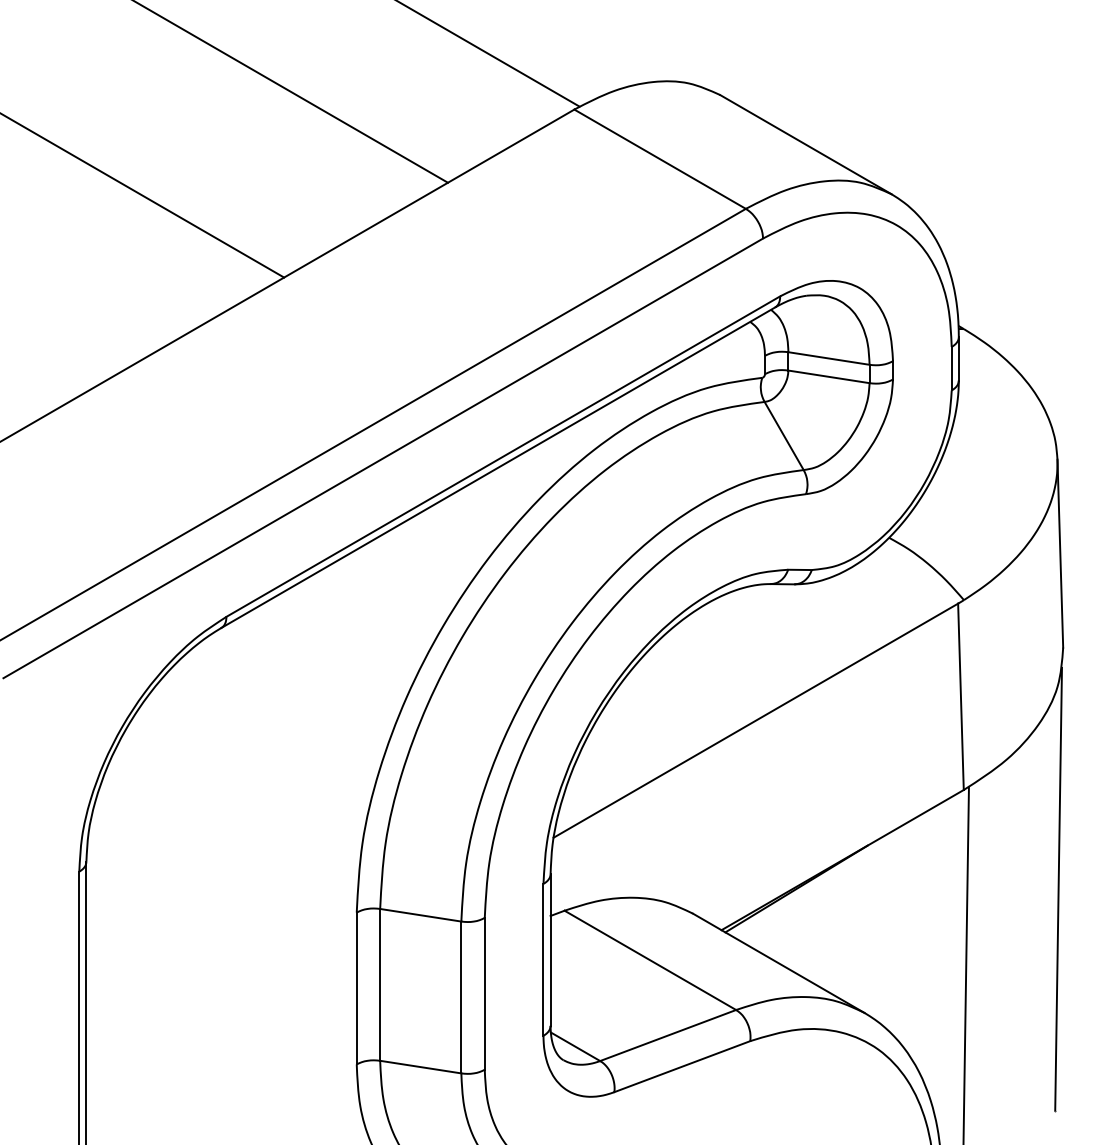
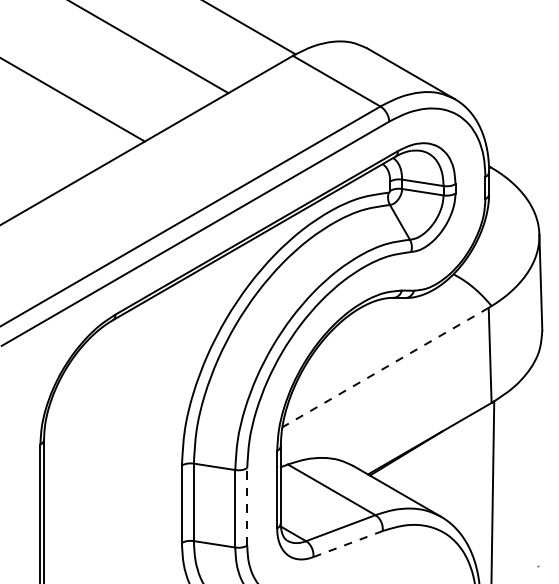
line: (755, 720) -> (385, 367), solid -> dashed
line: (1057, 889) -> (539, 453), removed
line: (485, 992) -> (247, 506), solid -> dashed
line: (683, 1065) -> (348, 543), solid -> dashed

